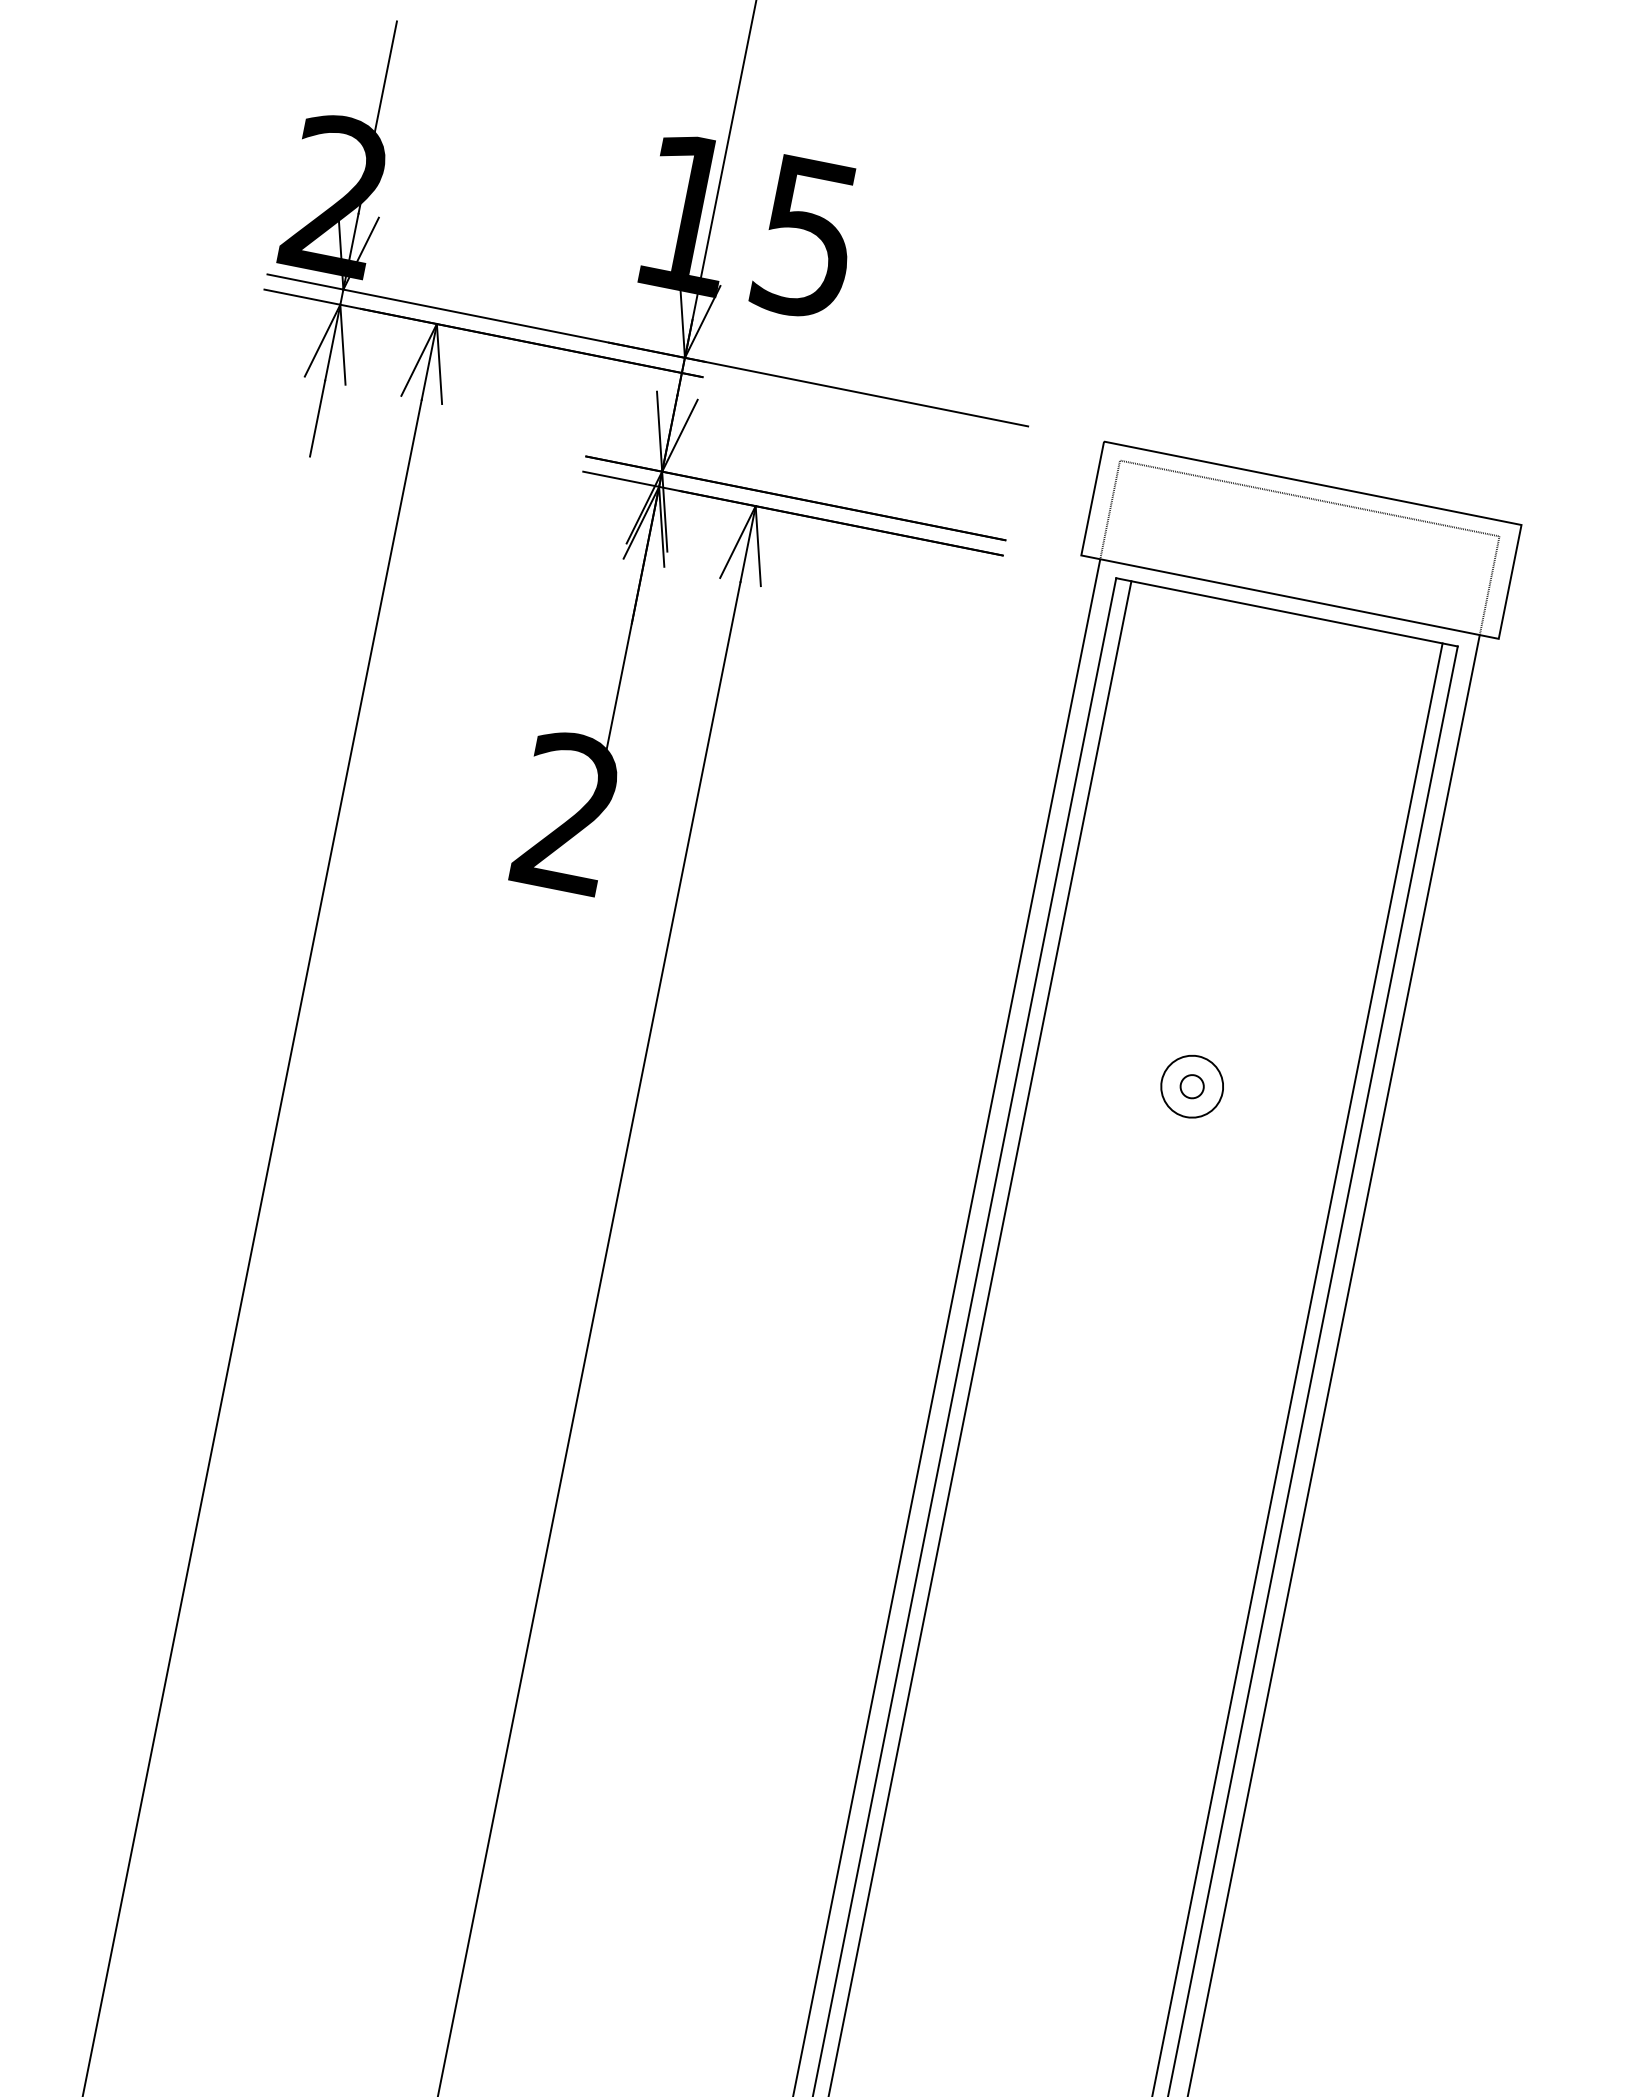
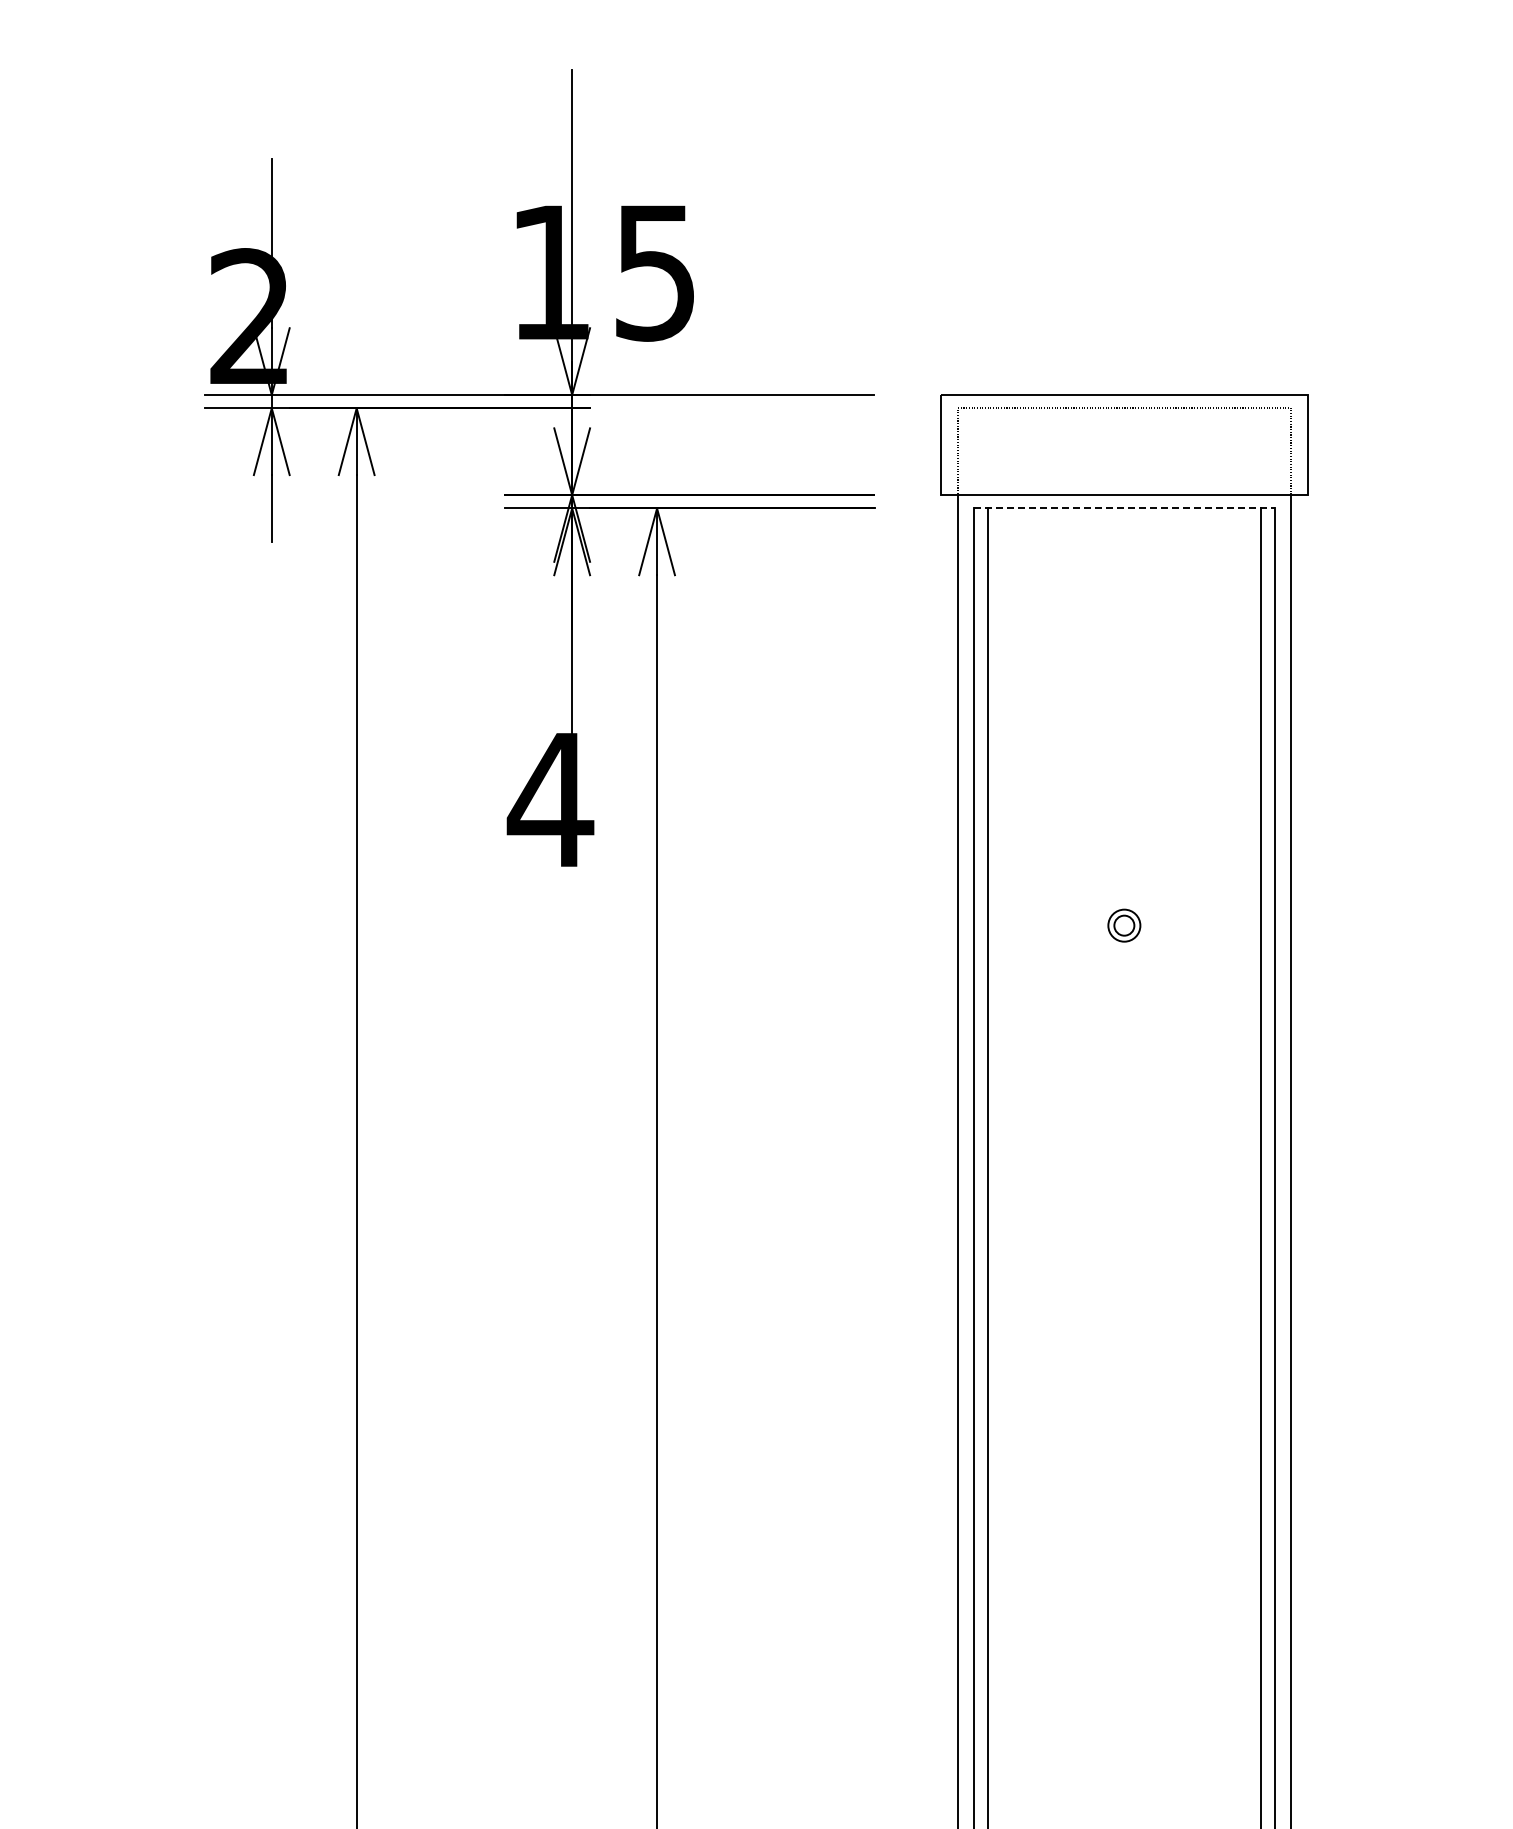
line: (1287, 612) -> (1124, 508), solid -> dashed
text: (568, 811) -> (550, 798), 2 -> 4
circle: (1192, 1086) -> (1124, 925), size x0.6

